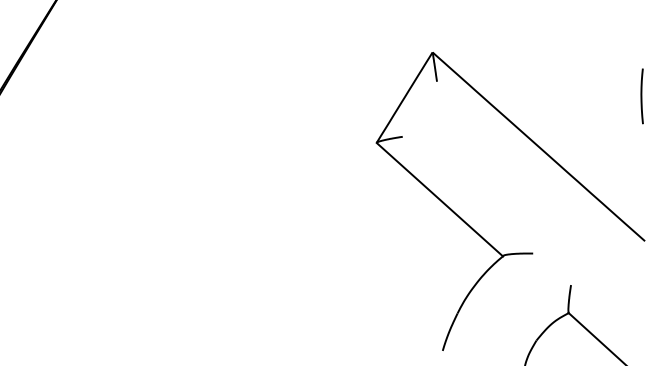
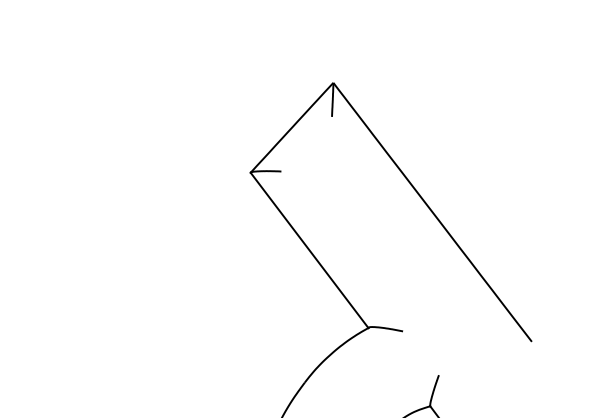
line: (641, 96) -> (559, 177), removed

